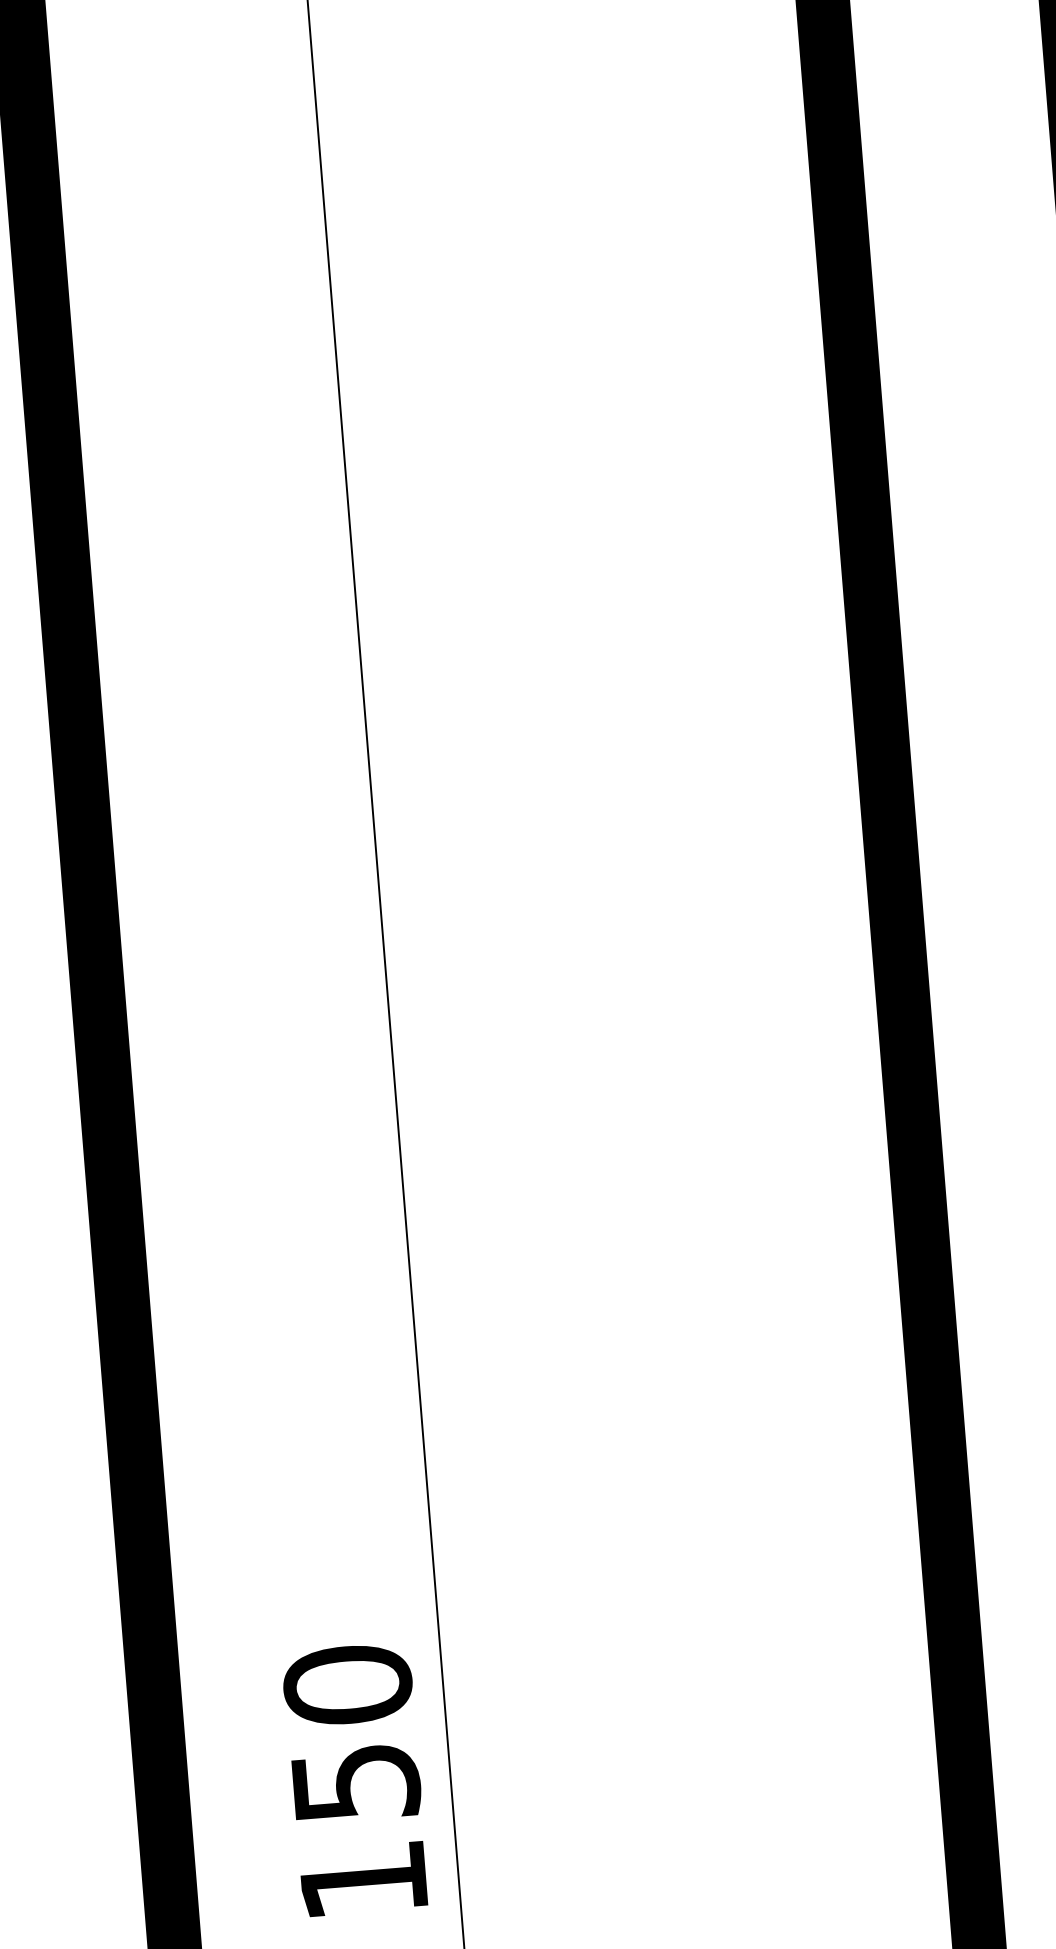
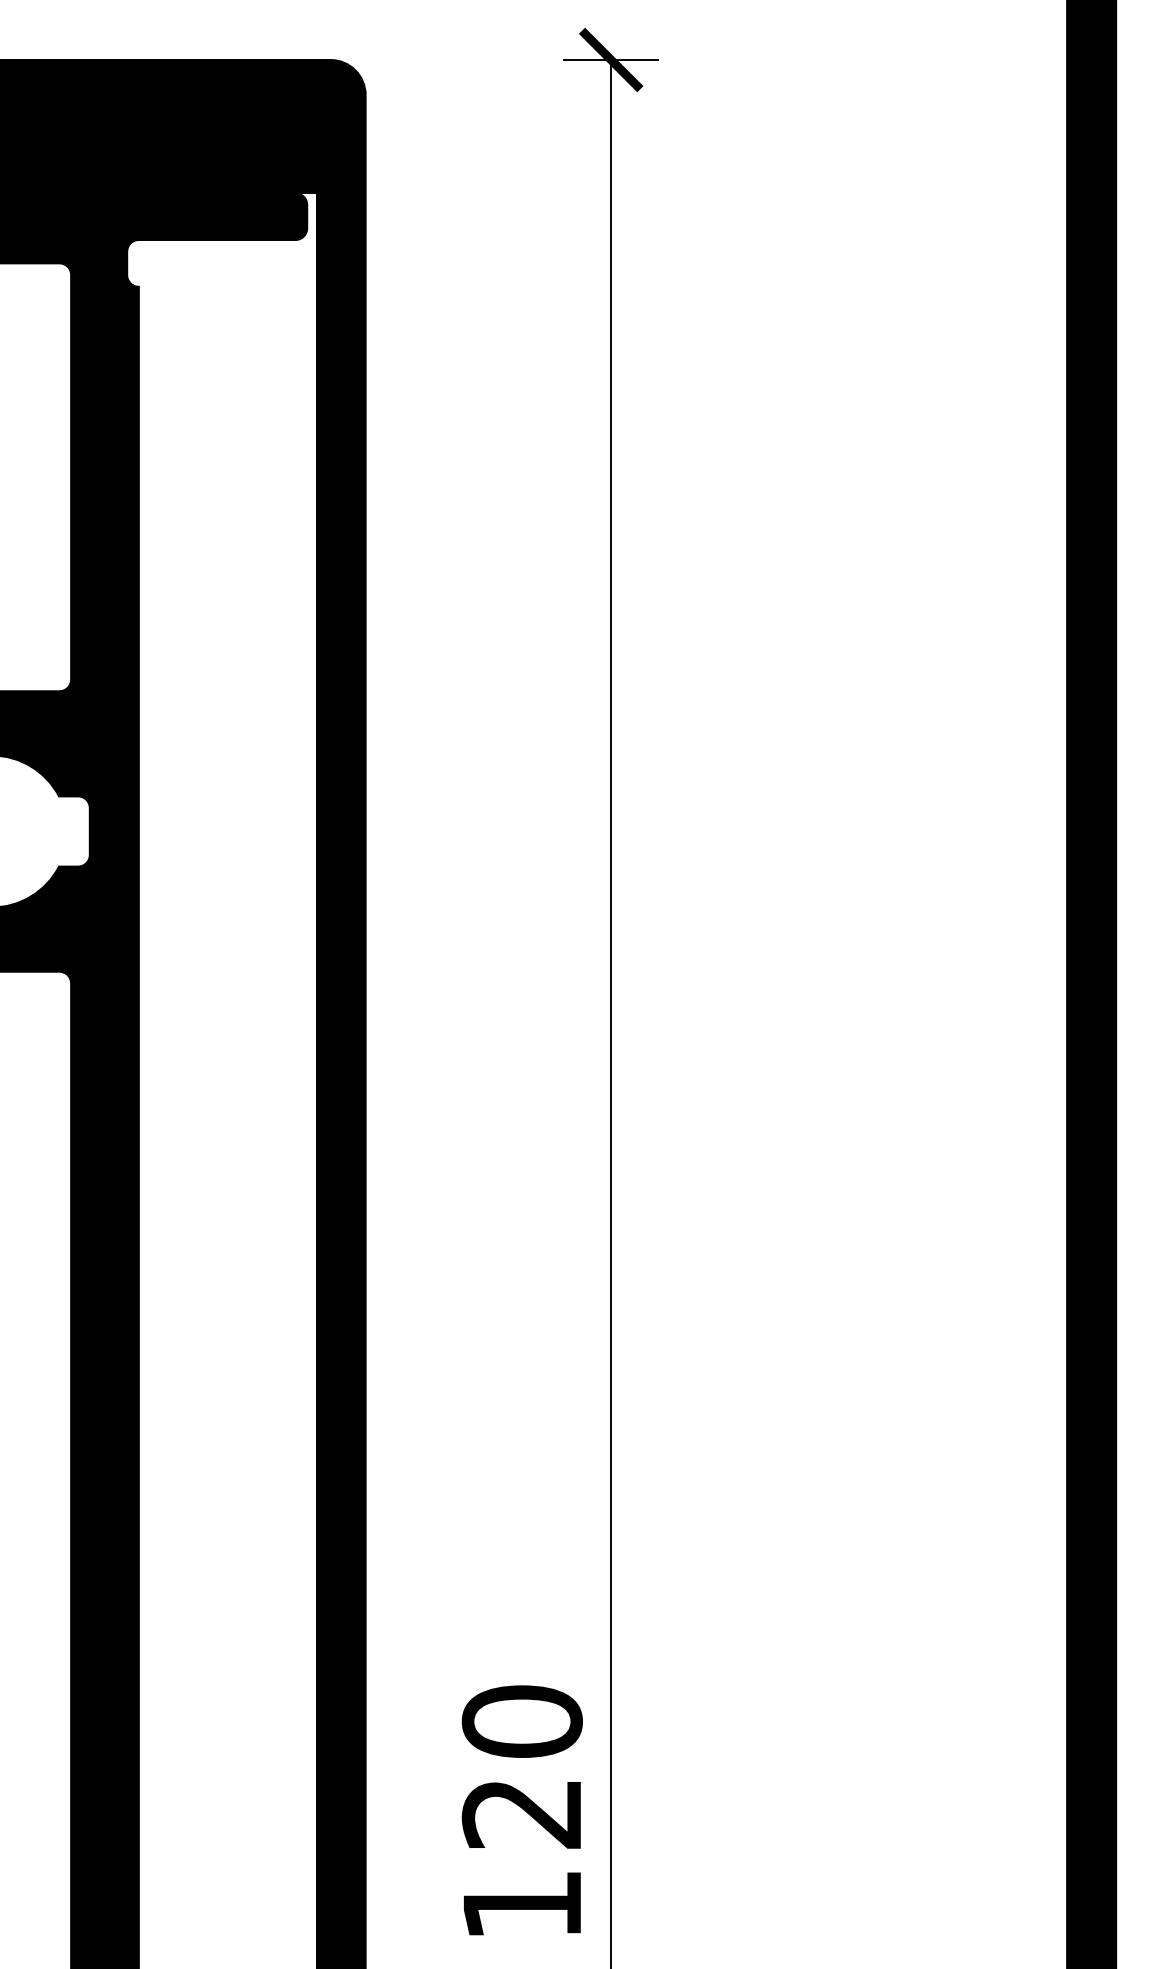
text: (354, 1784) -> (521, 1814), 150 -> 120

